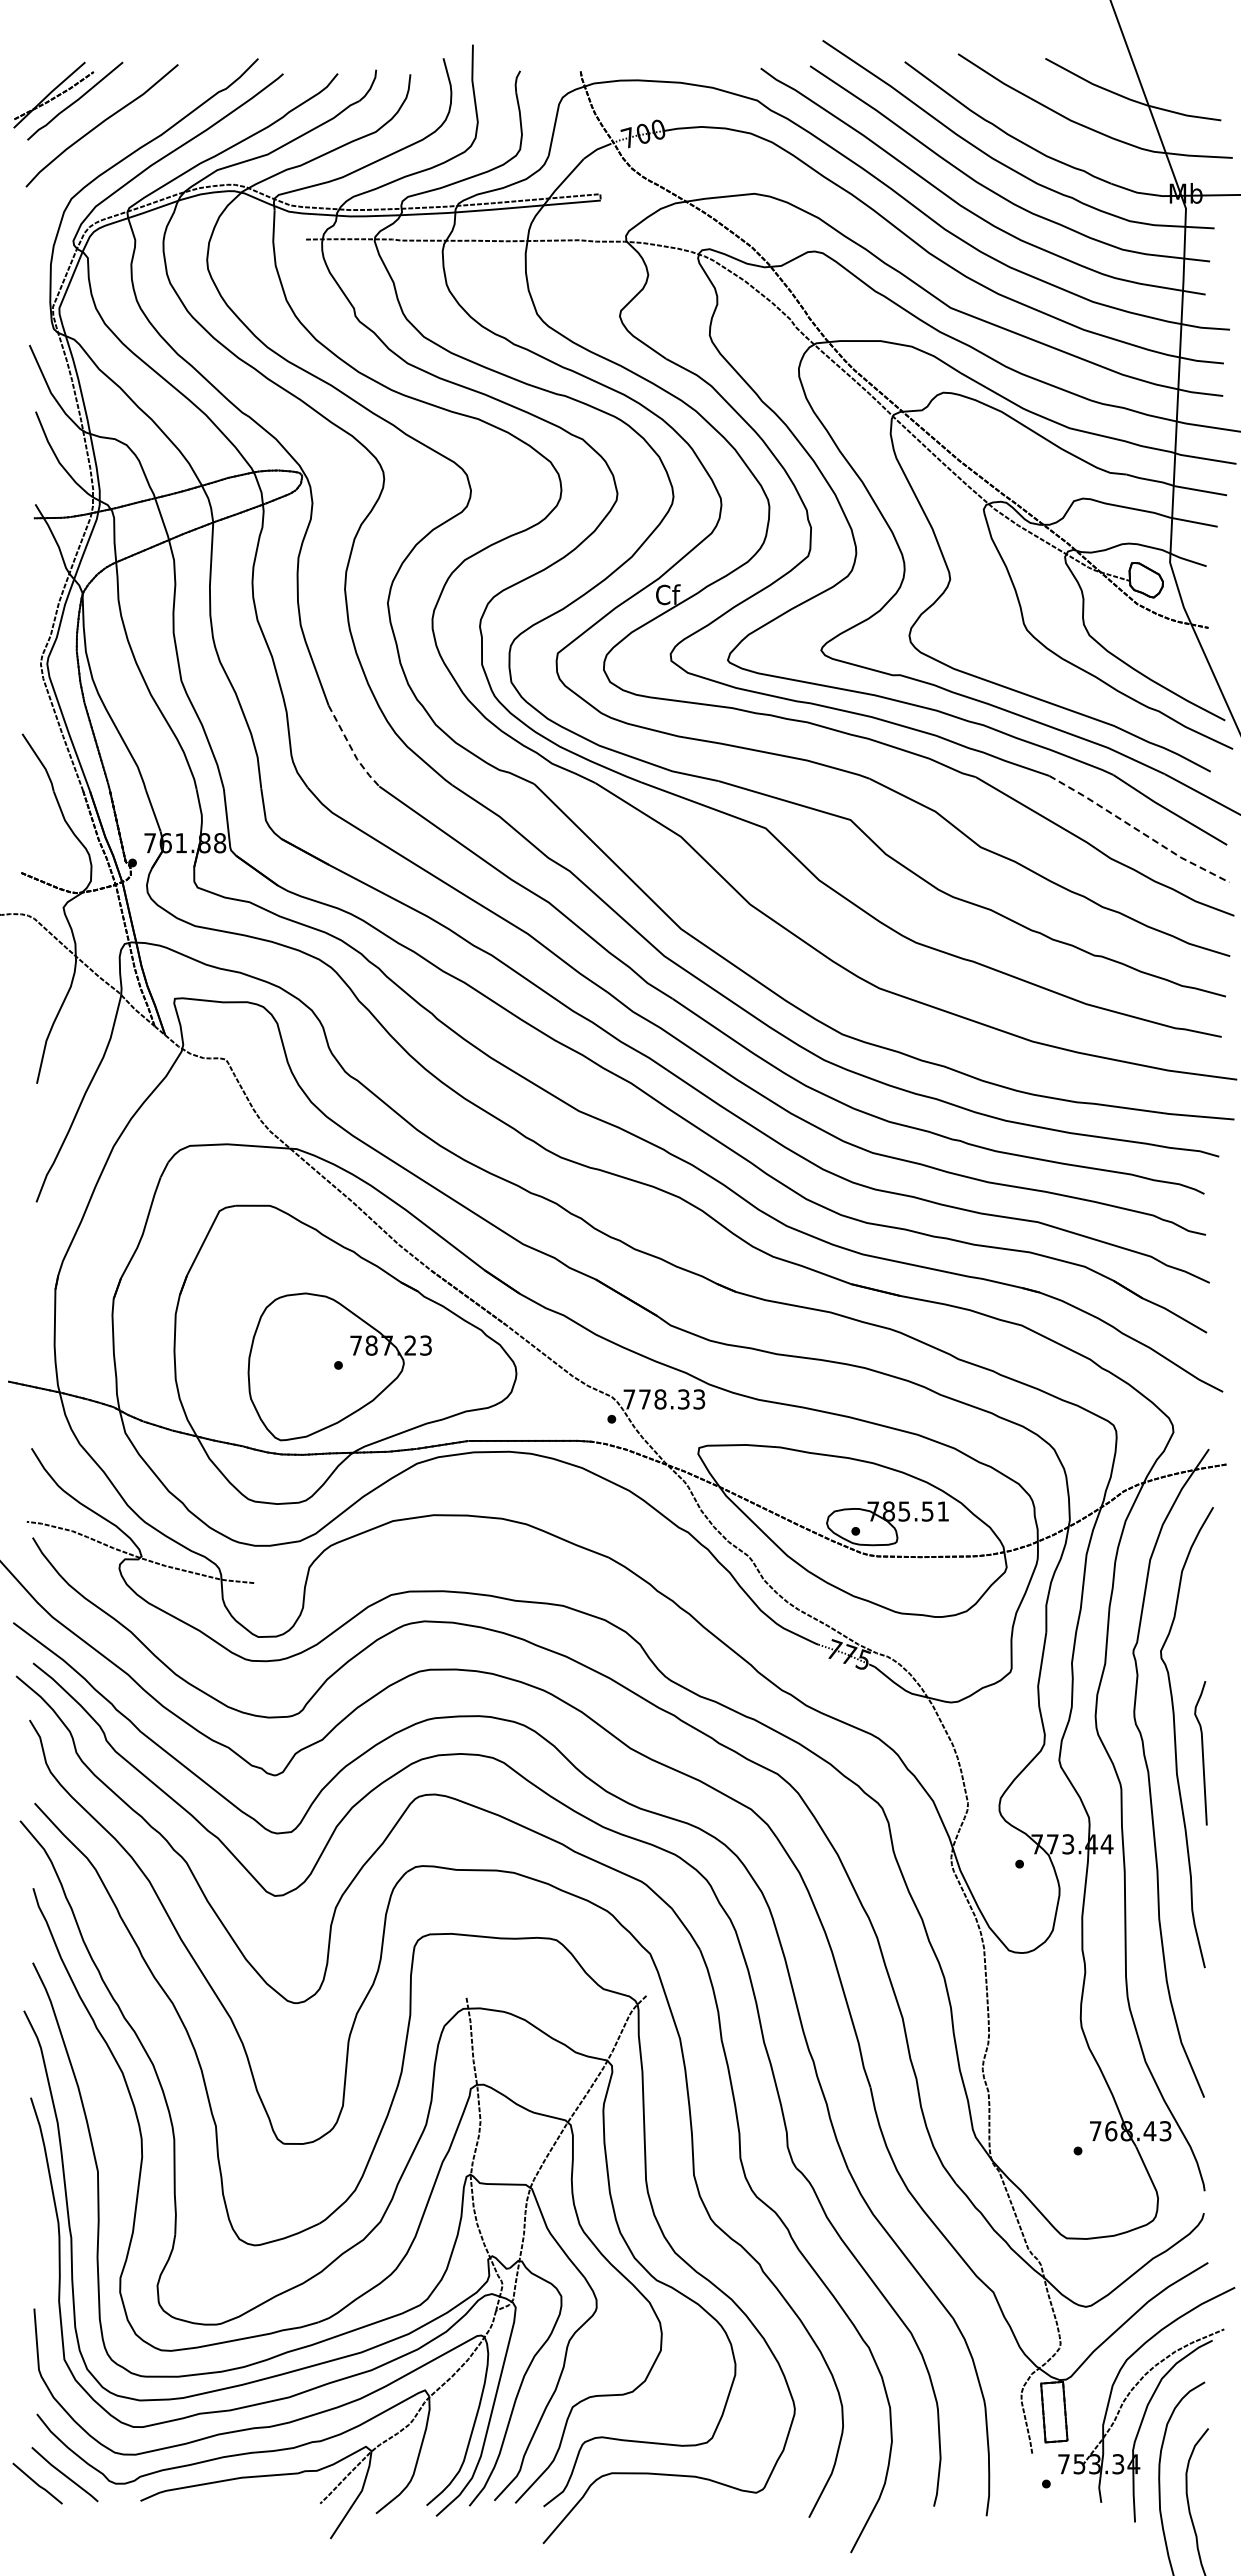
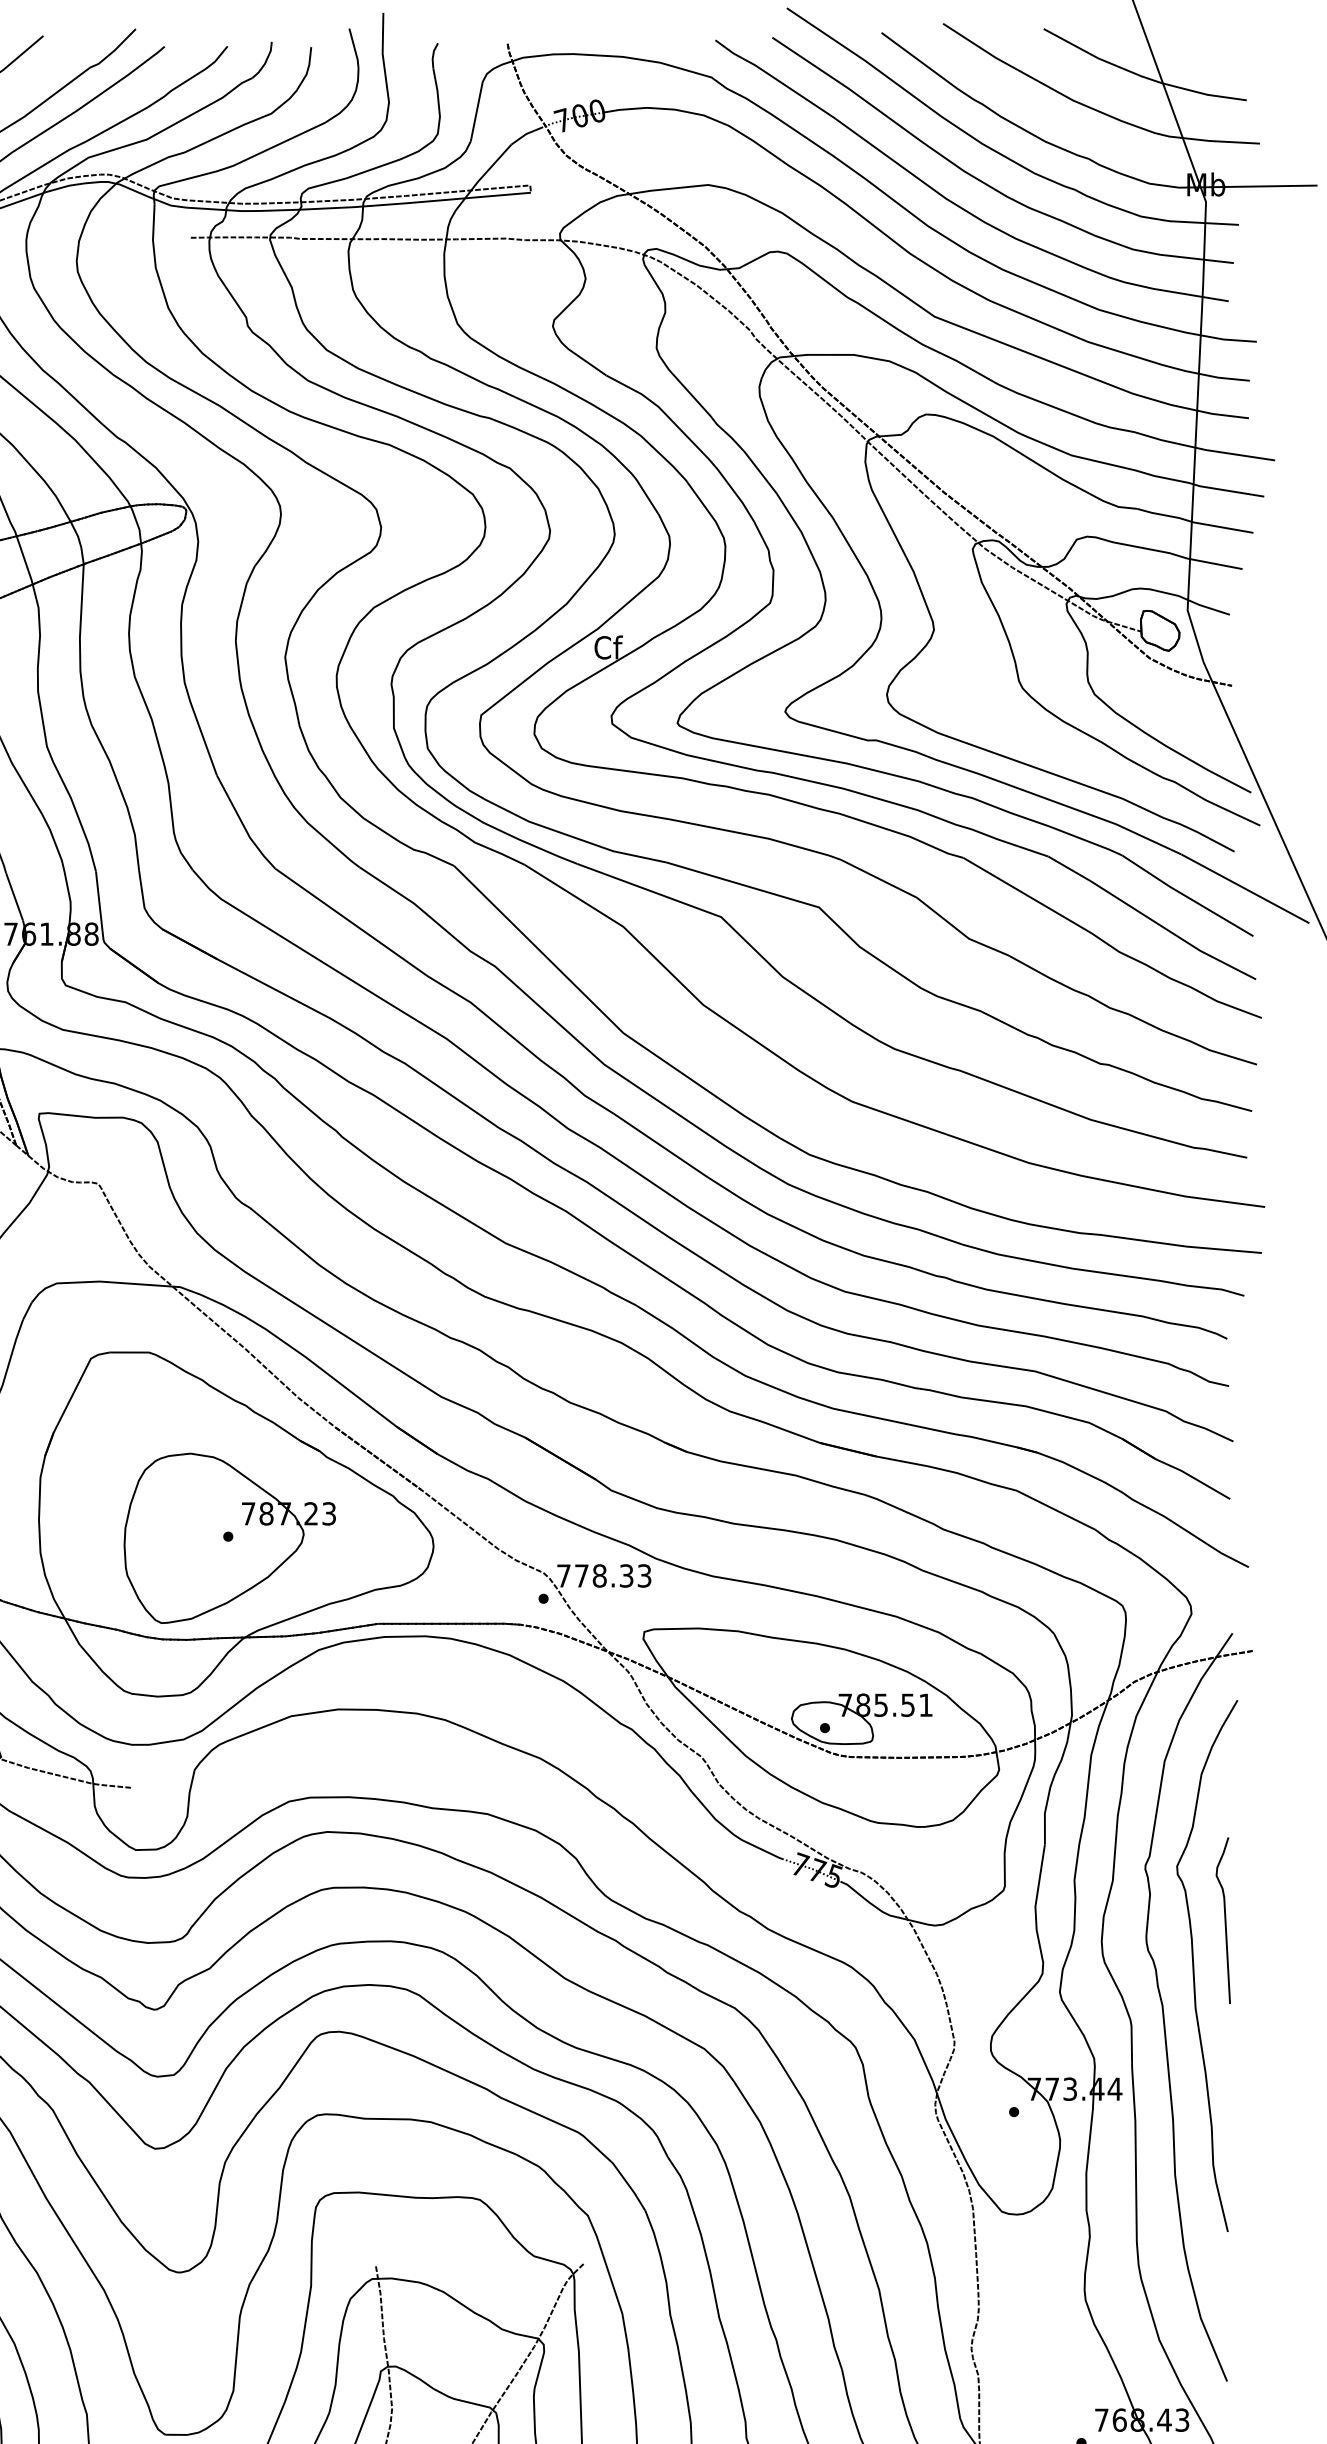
line: (351, 749) -> (243, 826), dashed -> solid
line: (1139, 830) -> (1152, 919), dashed -> solid
curve: (1202, 1753) -> (1225, 1920), moved

